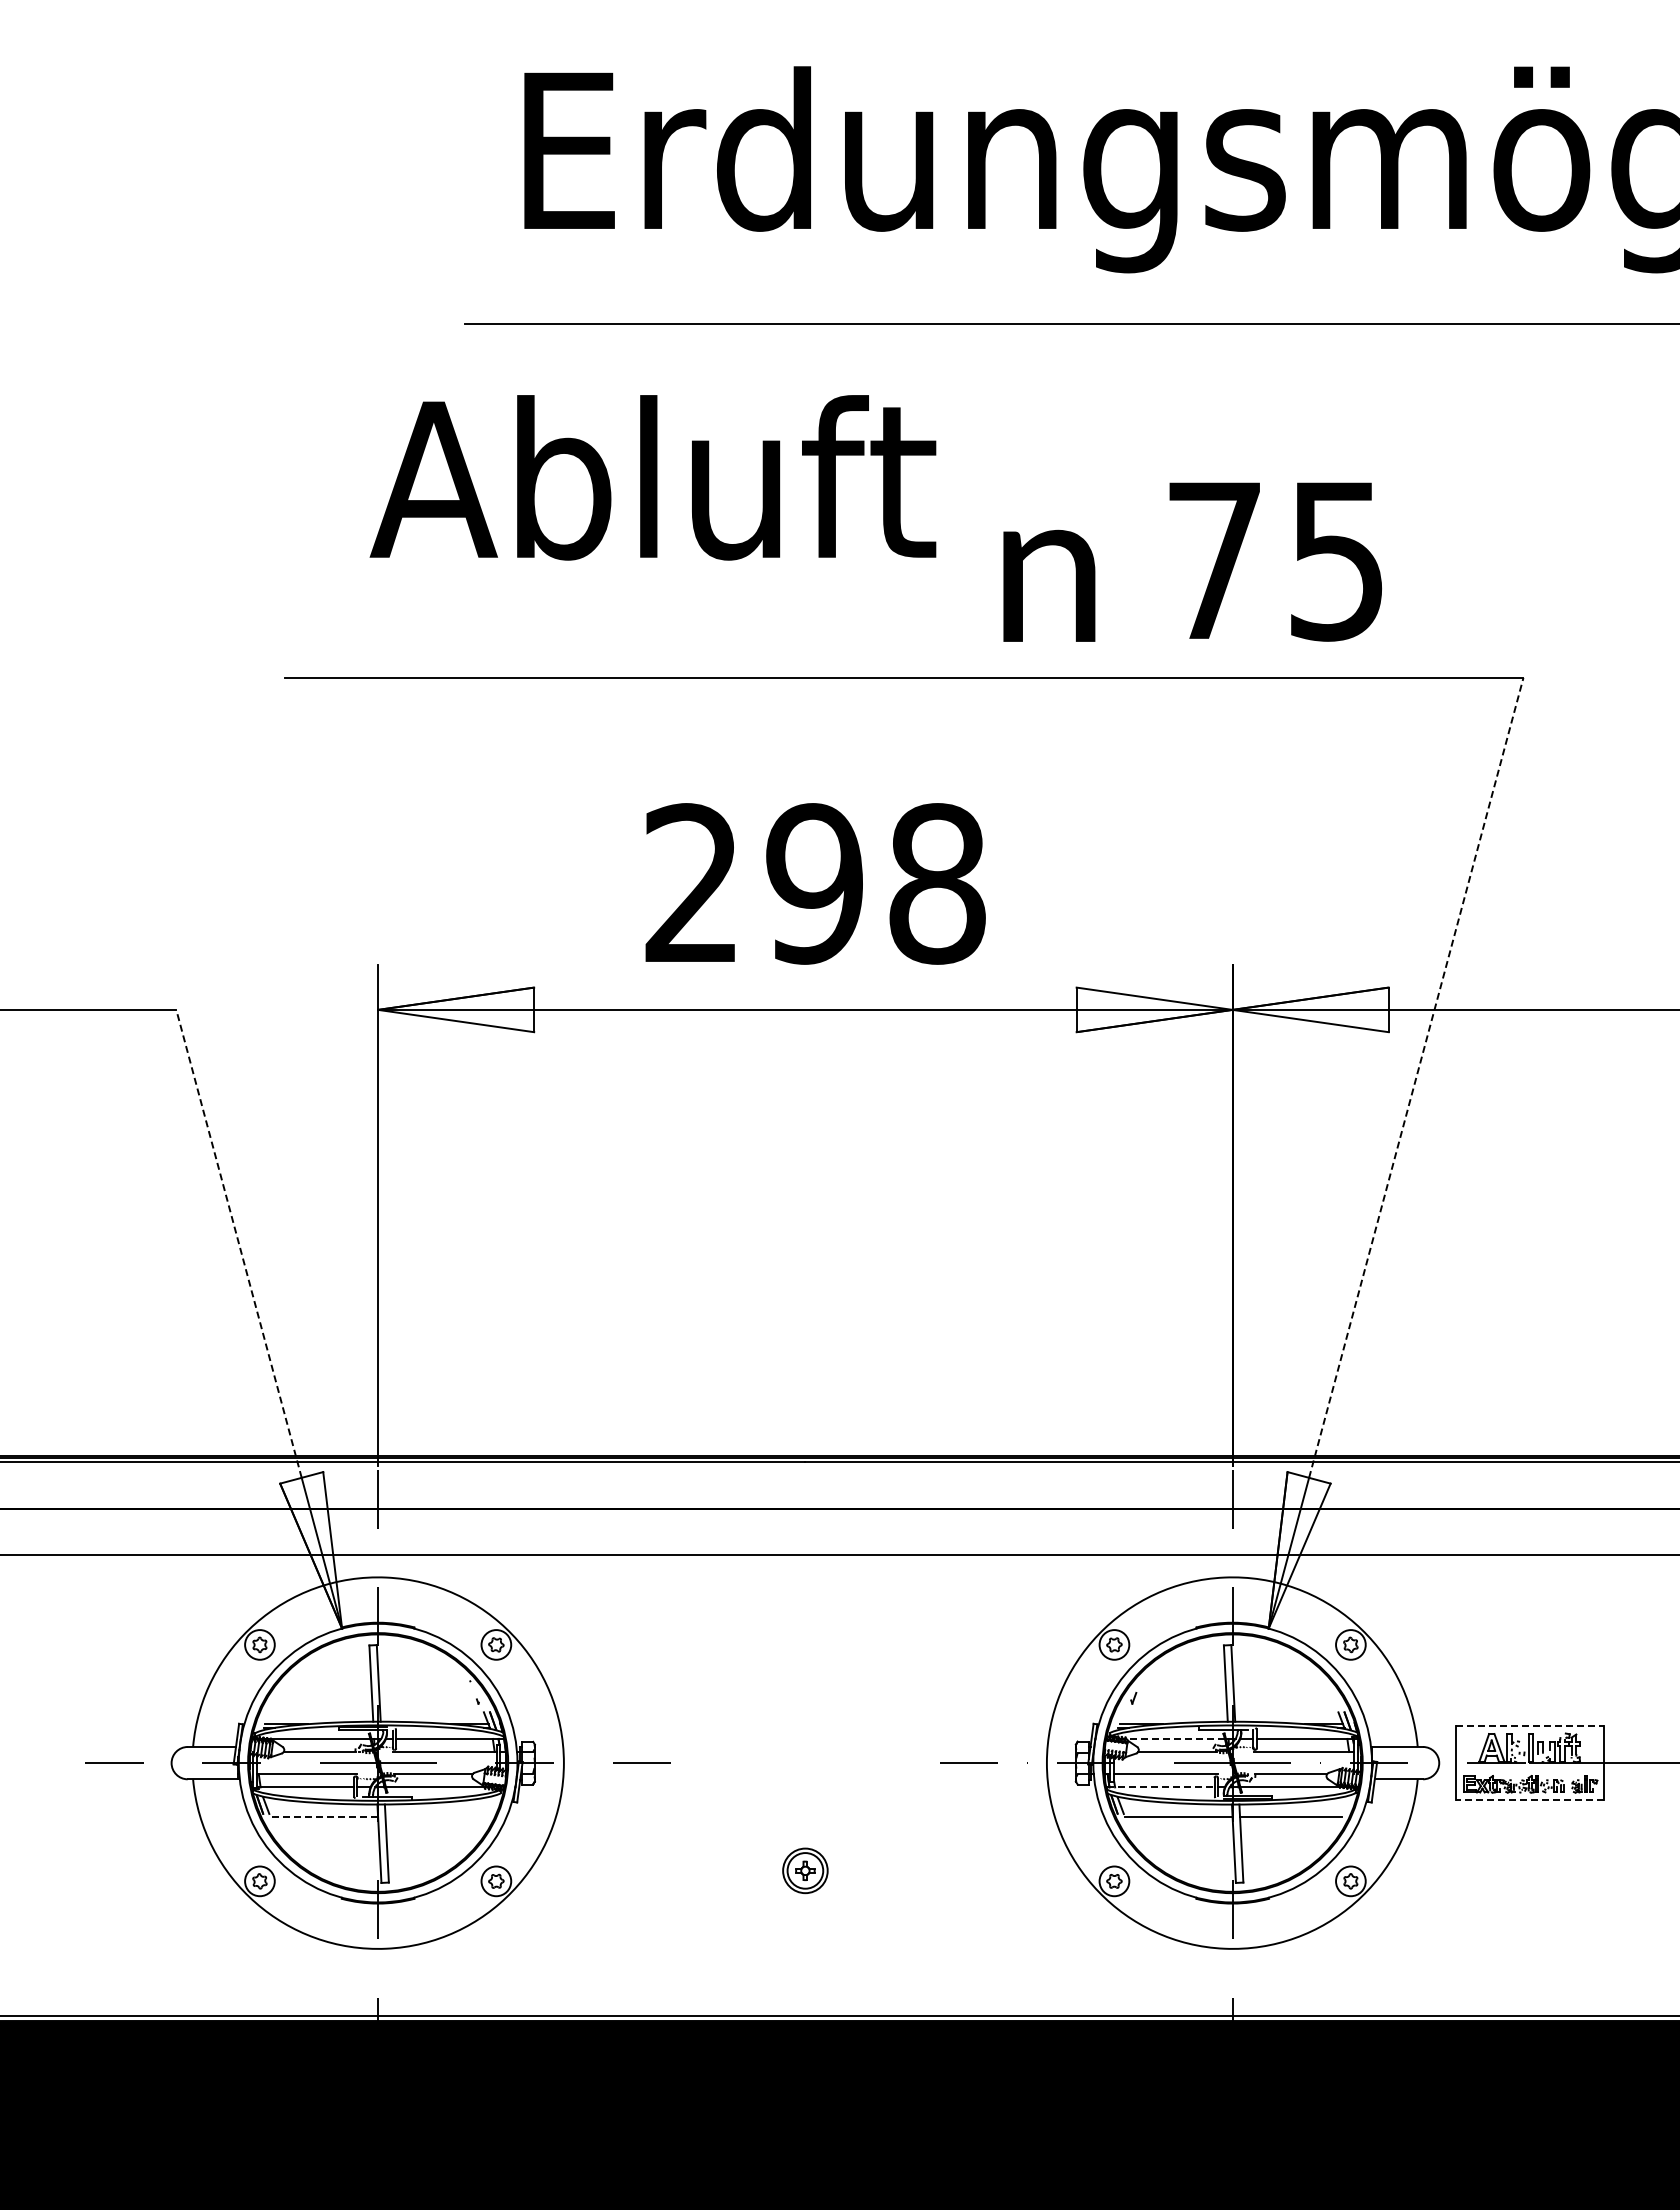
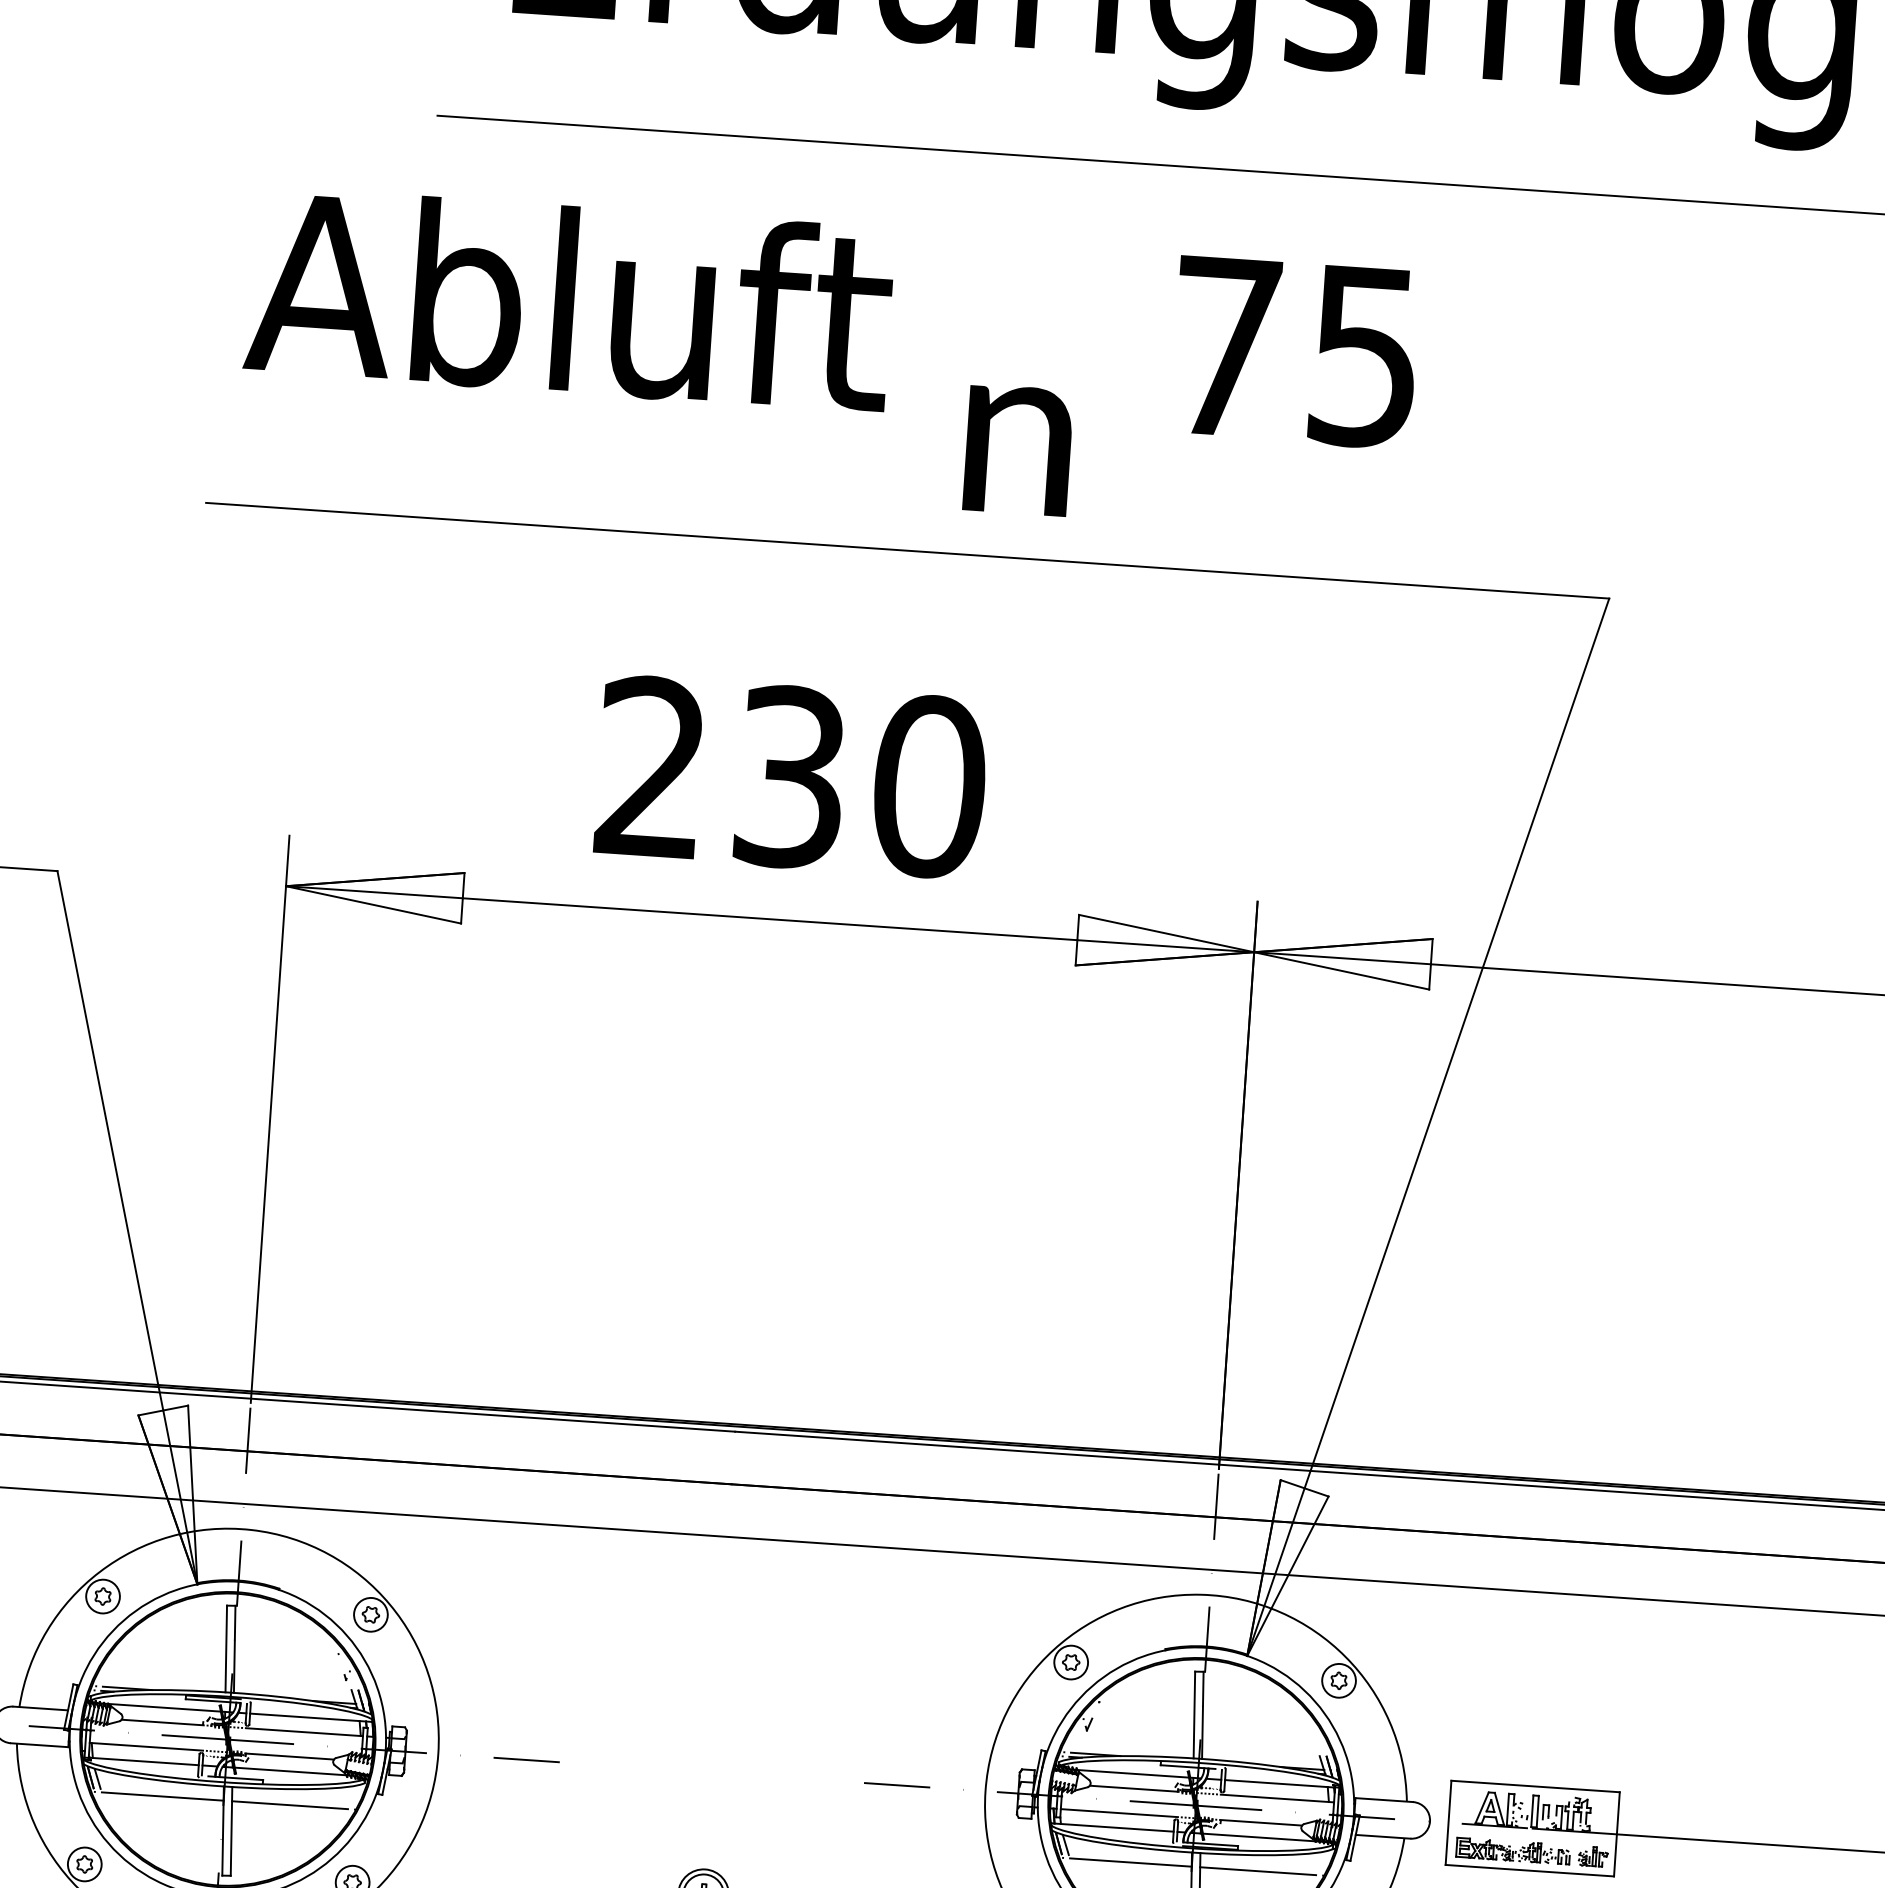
text: (652, 477) -> (568, 299), moved
text: (1275, 561) -> (1294, 352), moved
text: (1049, 585) -> (1018, 449), moved
text: (876, 883) -> (860, 781), 298 -> 230
line: (1416, 1077) -> (1457, 1043), dashed -> solid
line: (238, 1243) -> (109, 1140), dashed -> solid
line: (1530, 1725) -> (1536, 1785), dashed -> solid
line: (1175, 1738) -> (1133, 1773), dashed -> solid
line: (1160, 1787) -> (1112, 1827), dashed -> solid
line: (1529, 1800) -> (1529, 1870), dashed -> solid
line: (324, 1817) -> (162, 1797), dashed -> solid
line: (436, 1817) -> (289, 1805), added

